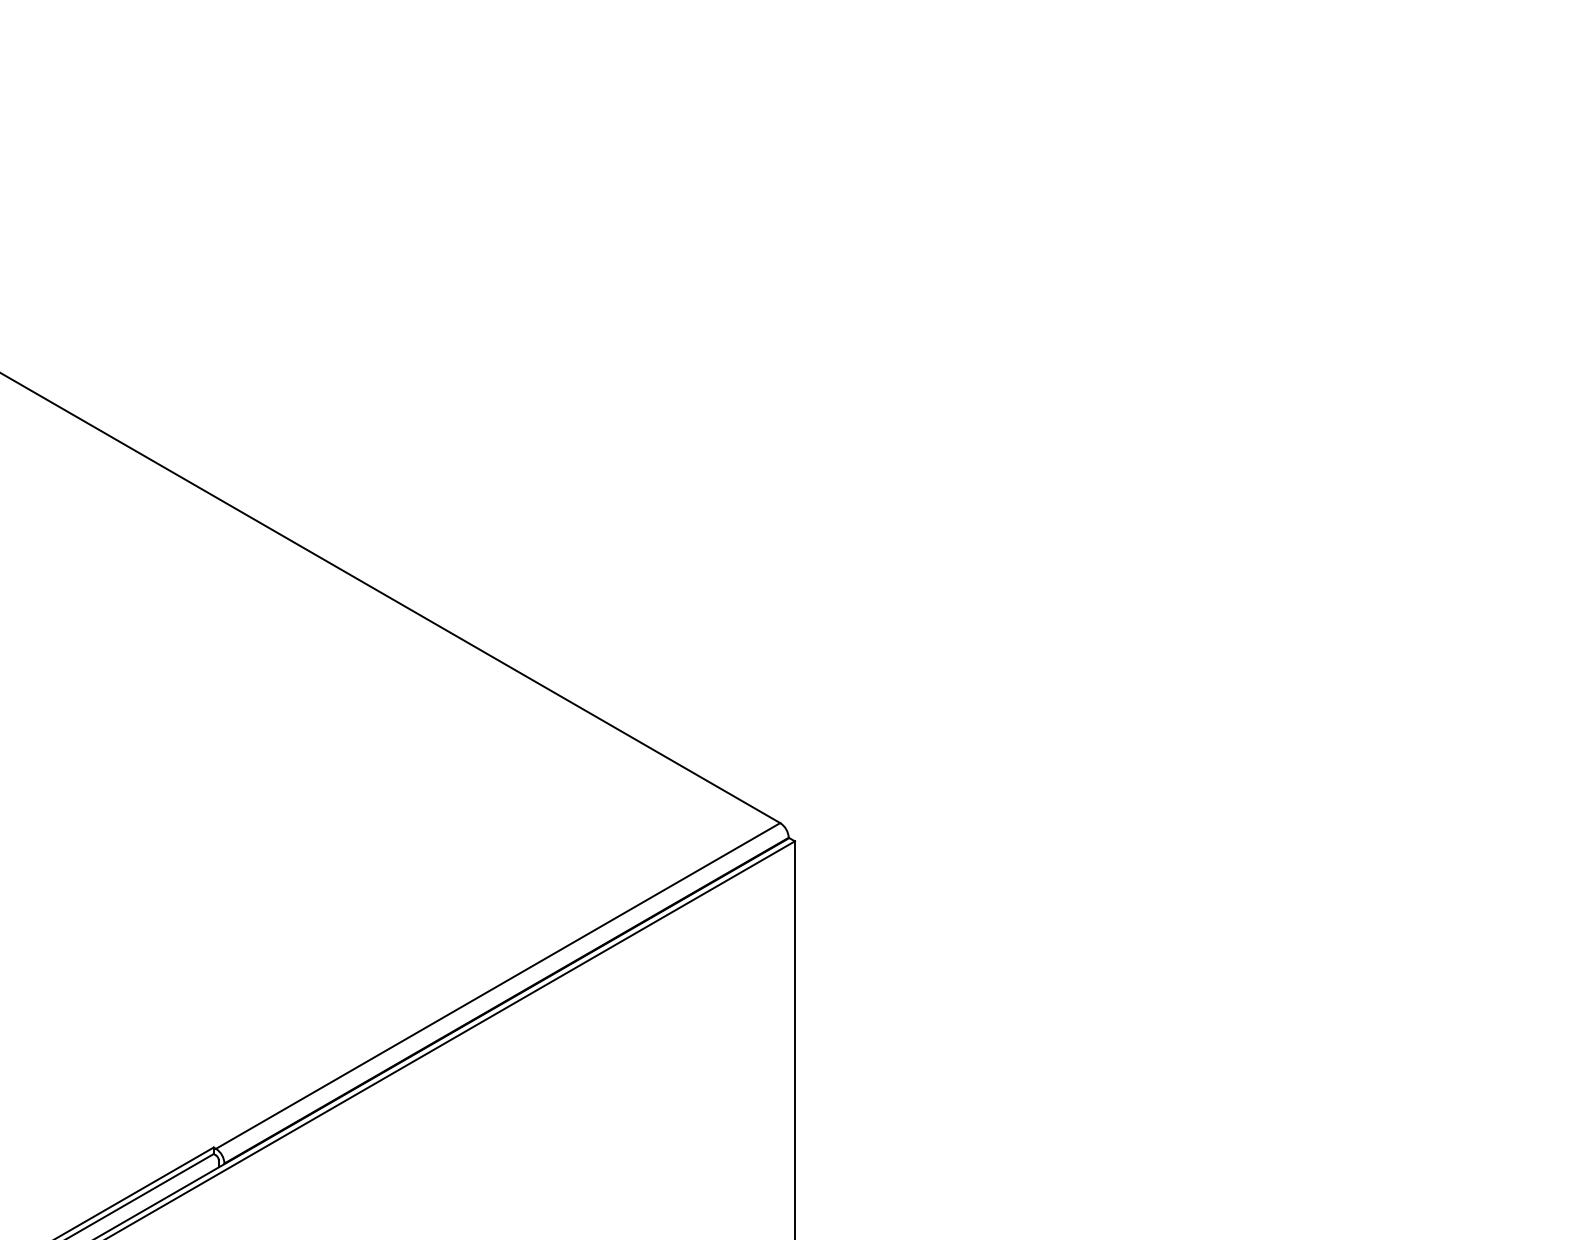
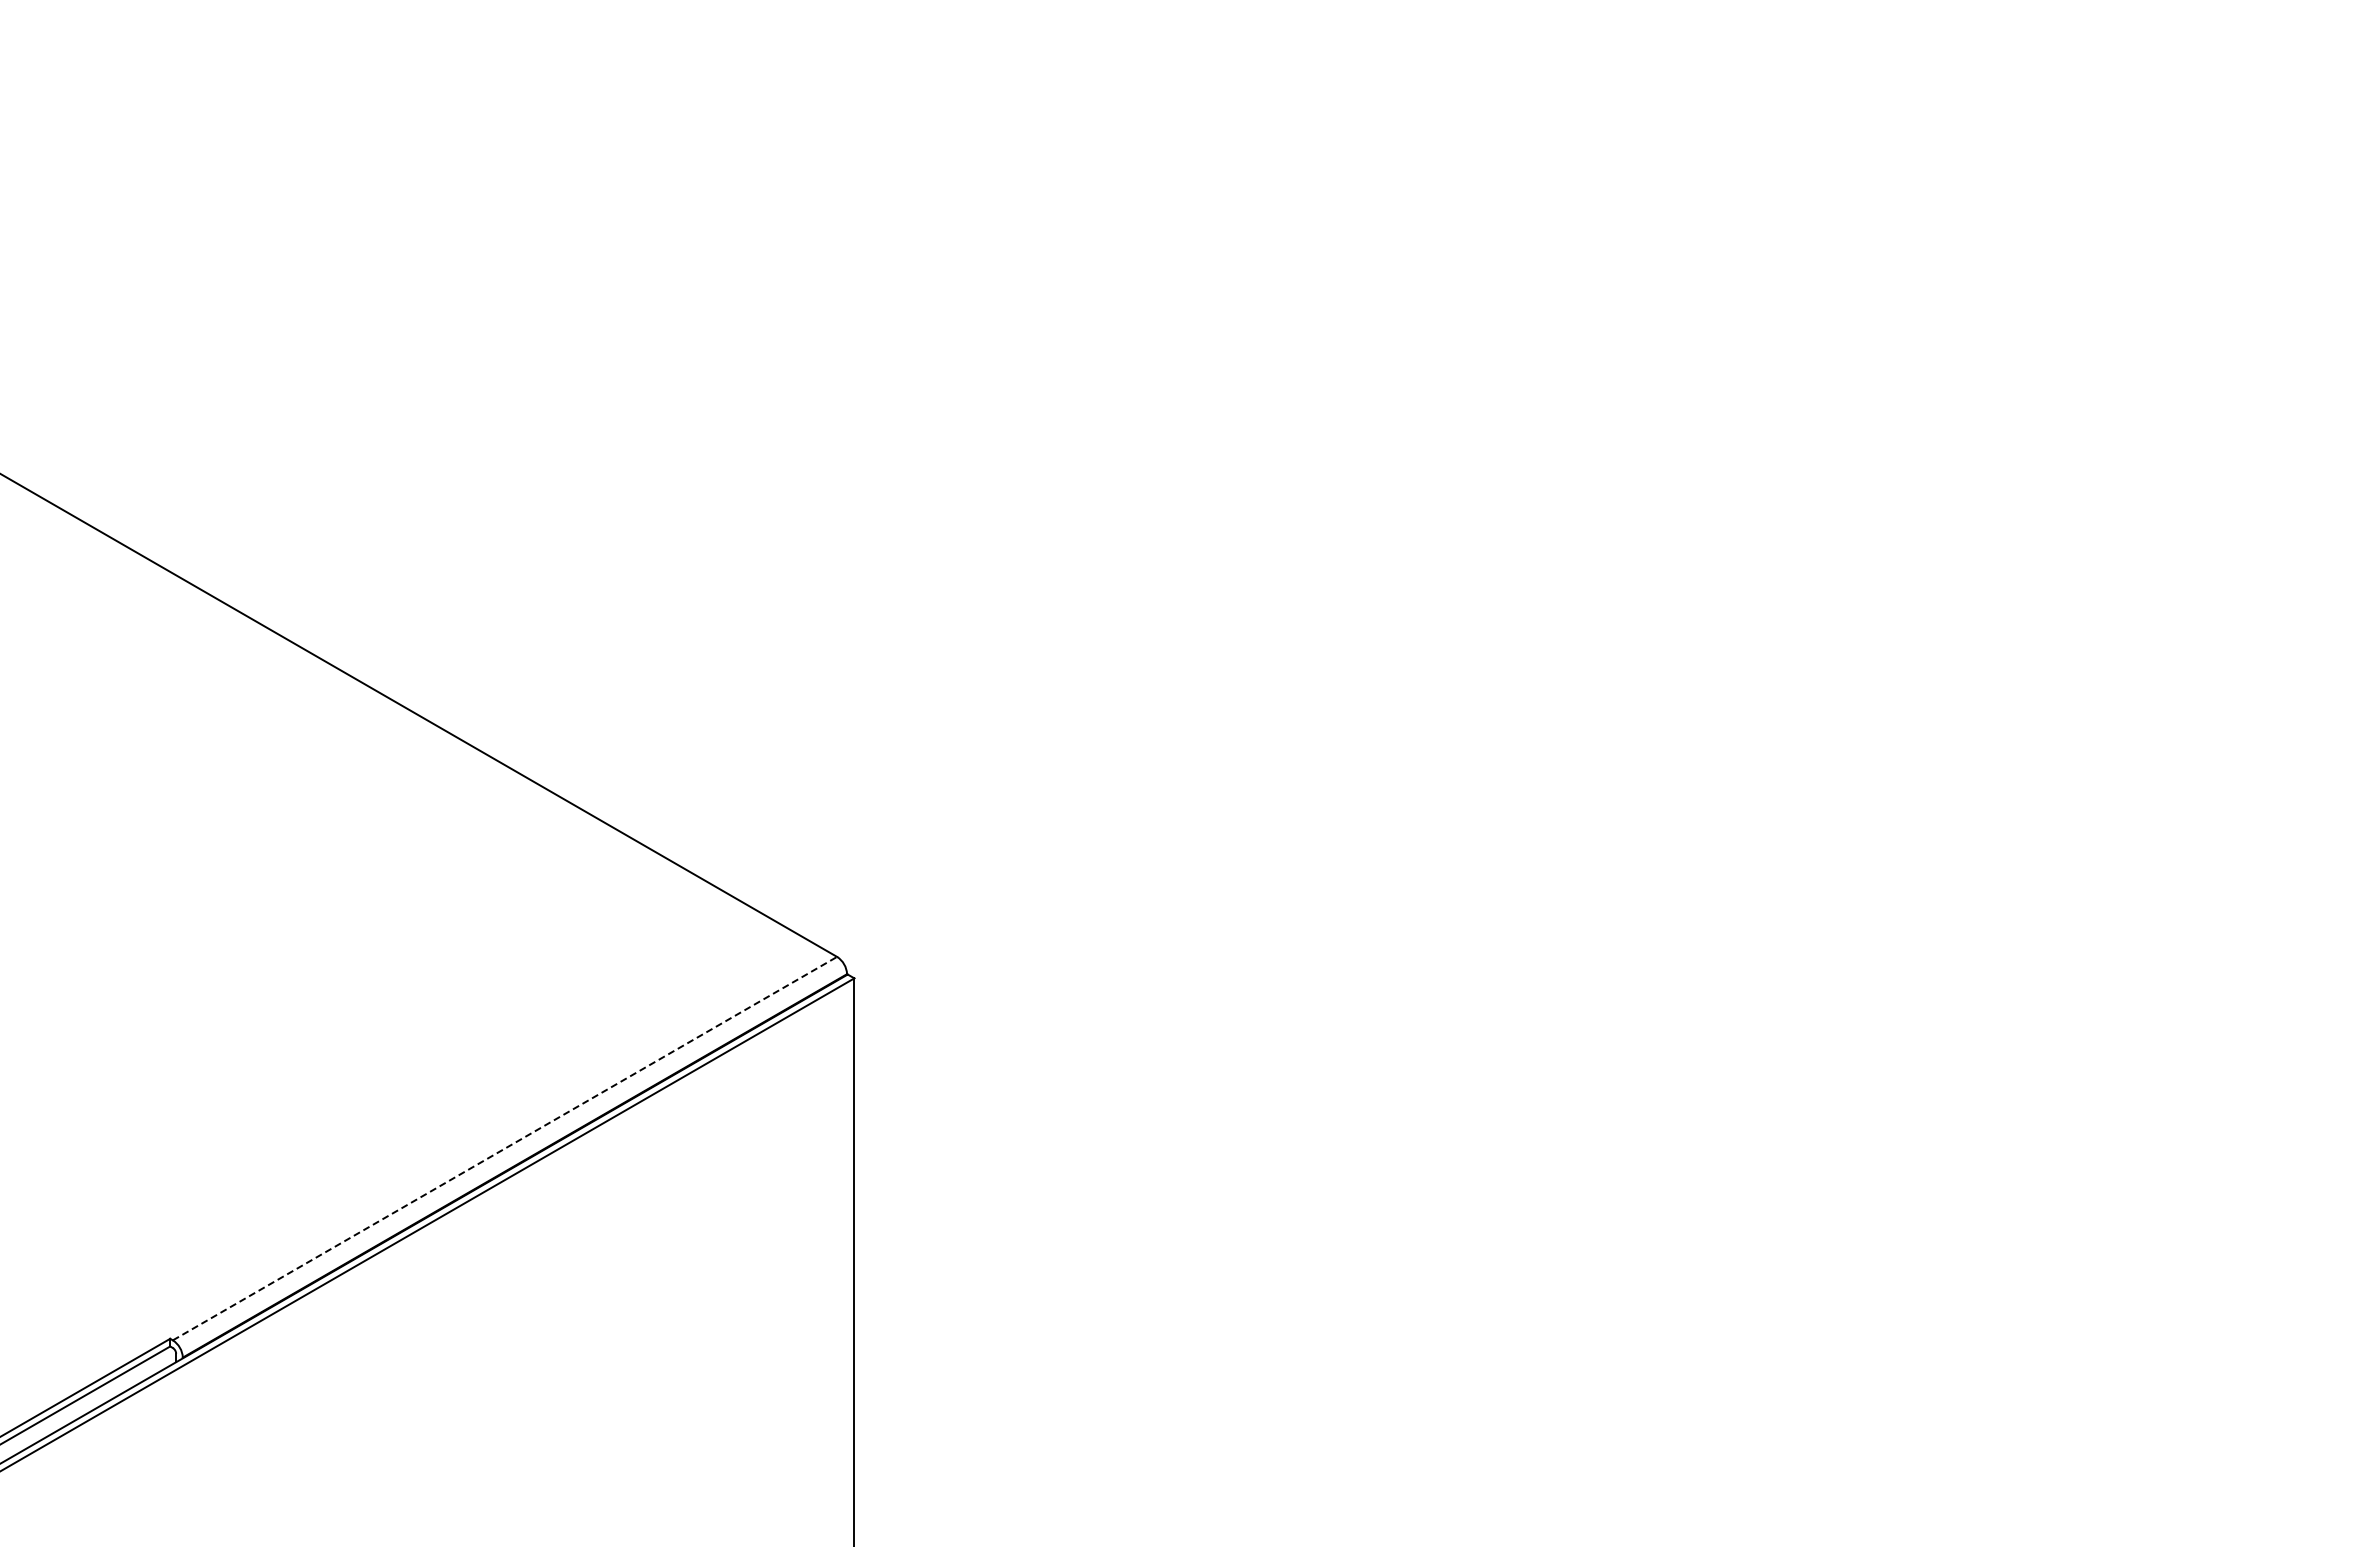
line: (498, 985) -> (505, 1148), solid -> dashed

